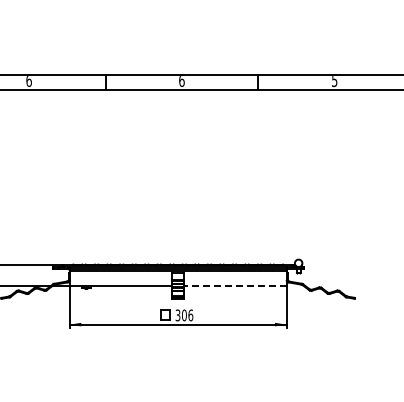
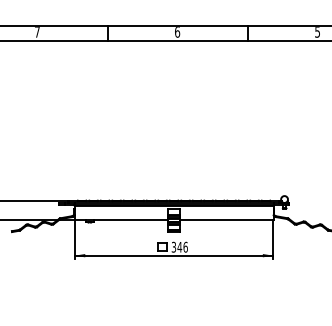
text: (28, 81) -> (36, 32), 6 -> 7
line: (235, 285) -> (226, 219), dashed -> solid
text: (183, 315) -> (178, 247), 306 -> 346

